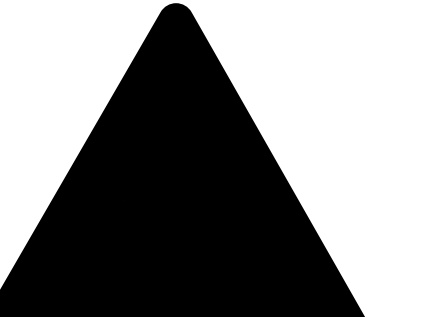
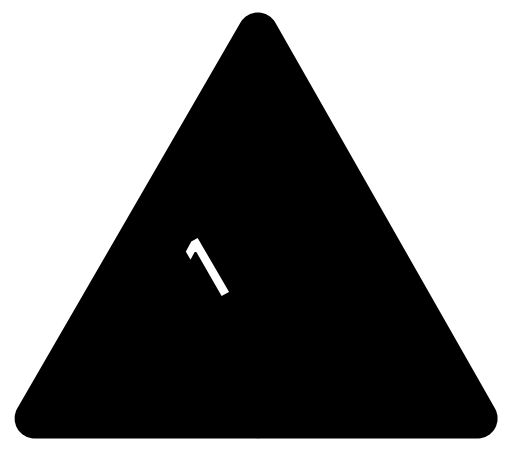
fill: (131, 227) -> (207, 266), removed

